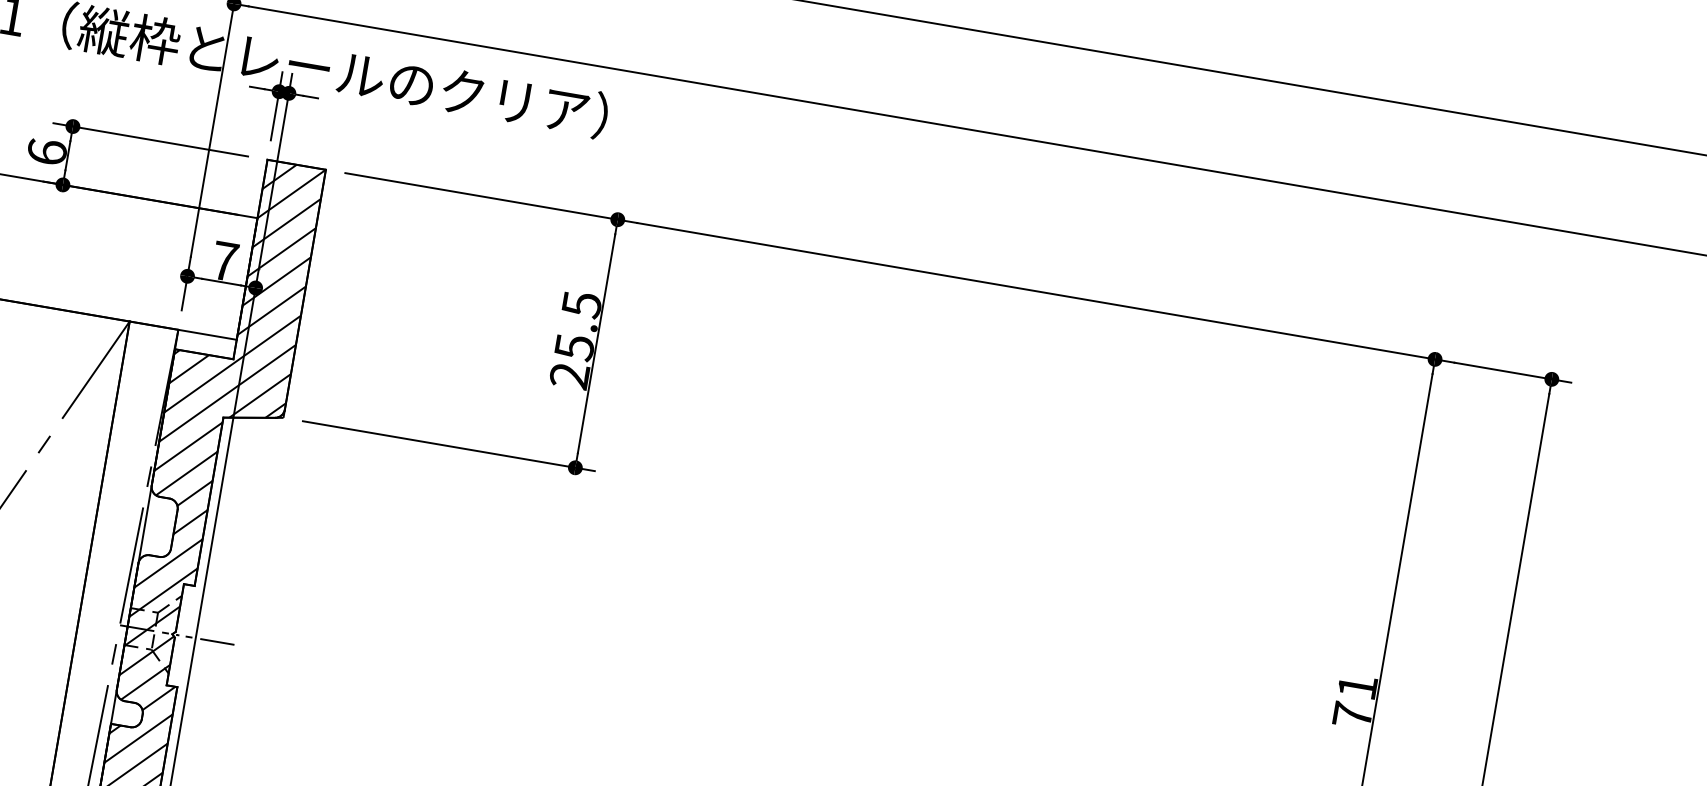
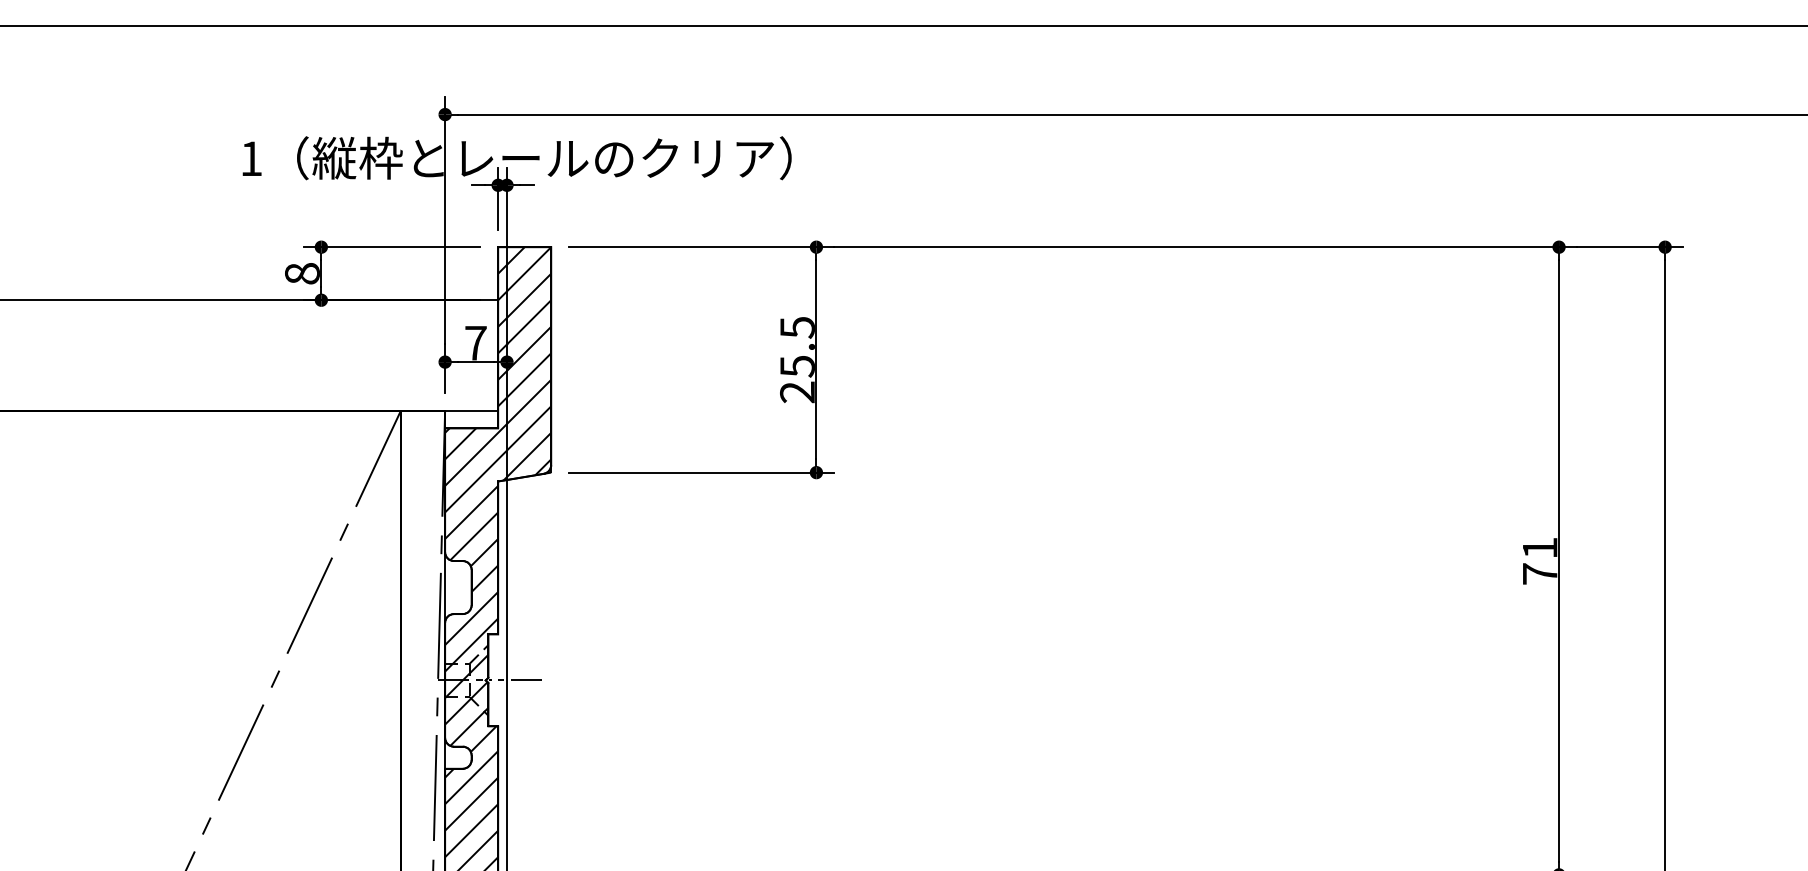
text: (46, 151) -> (301, 273), 6 -> 8

